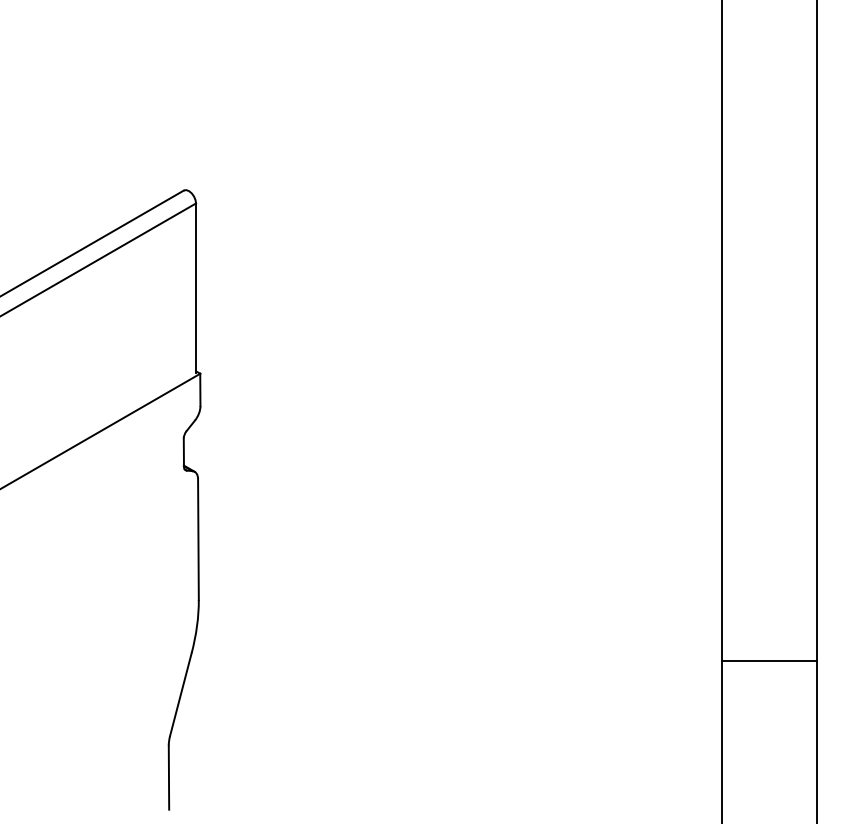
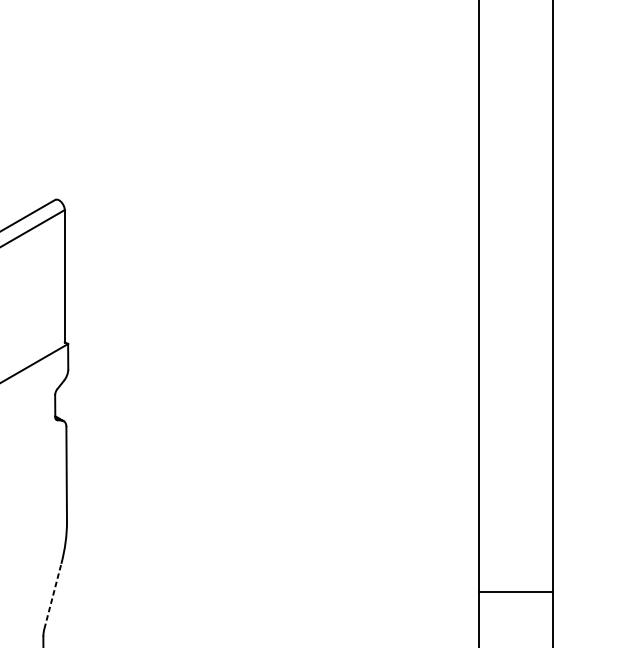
line: (769, 660) -> (515, 591), moved
line: (180, 694) -> (52, 596), solid -> dashed

